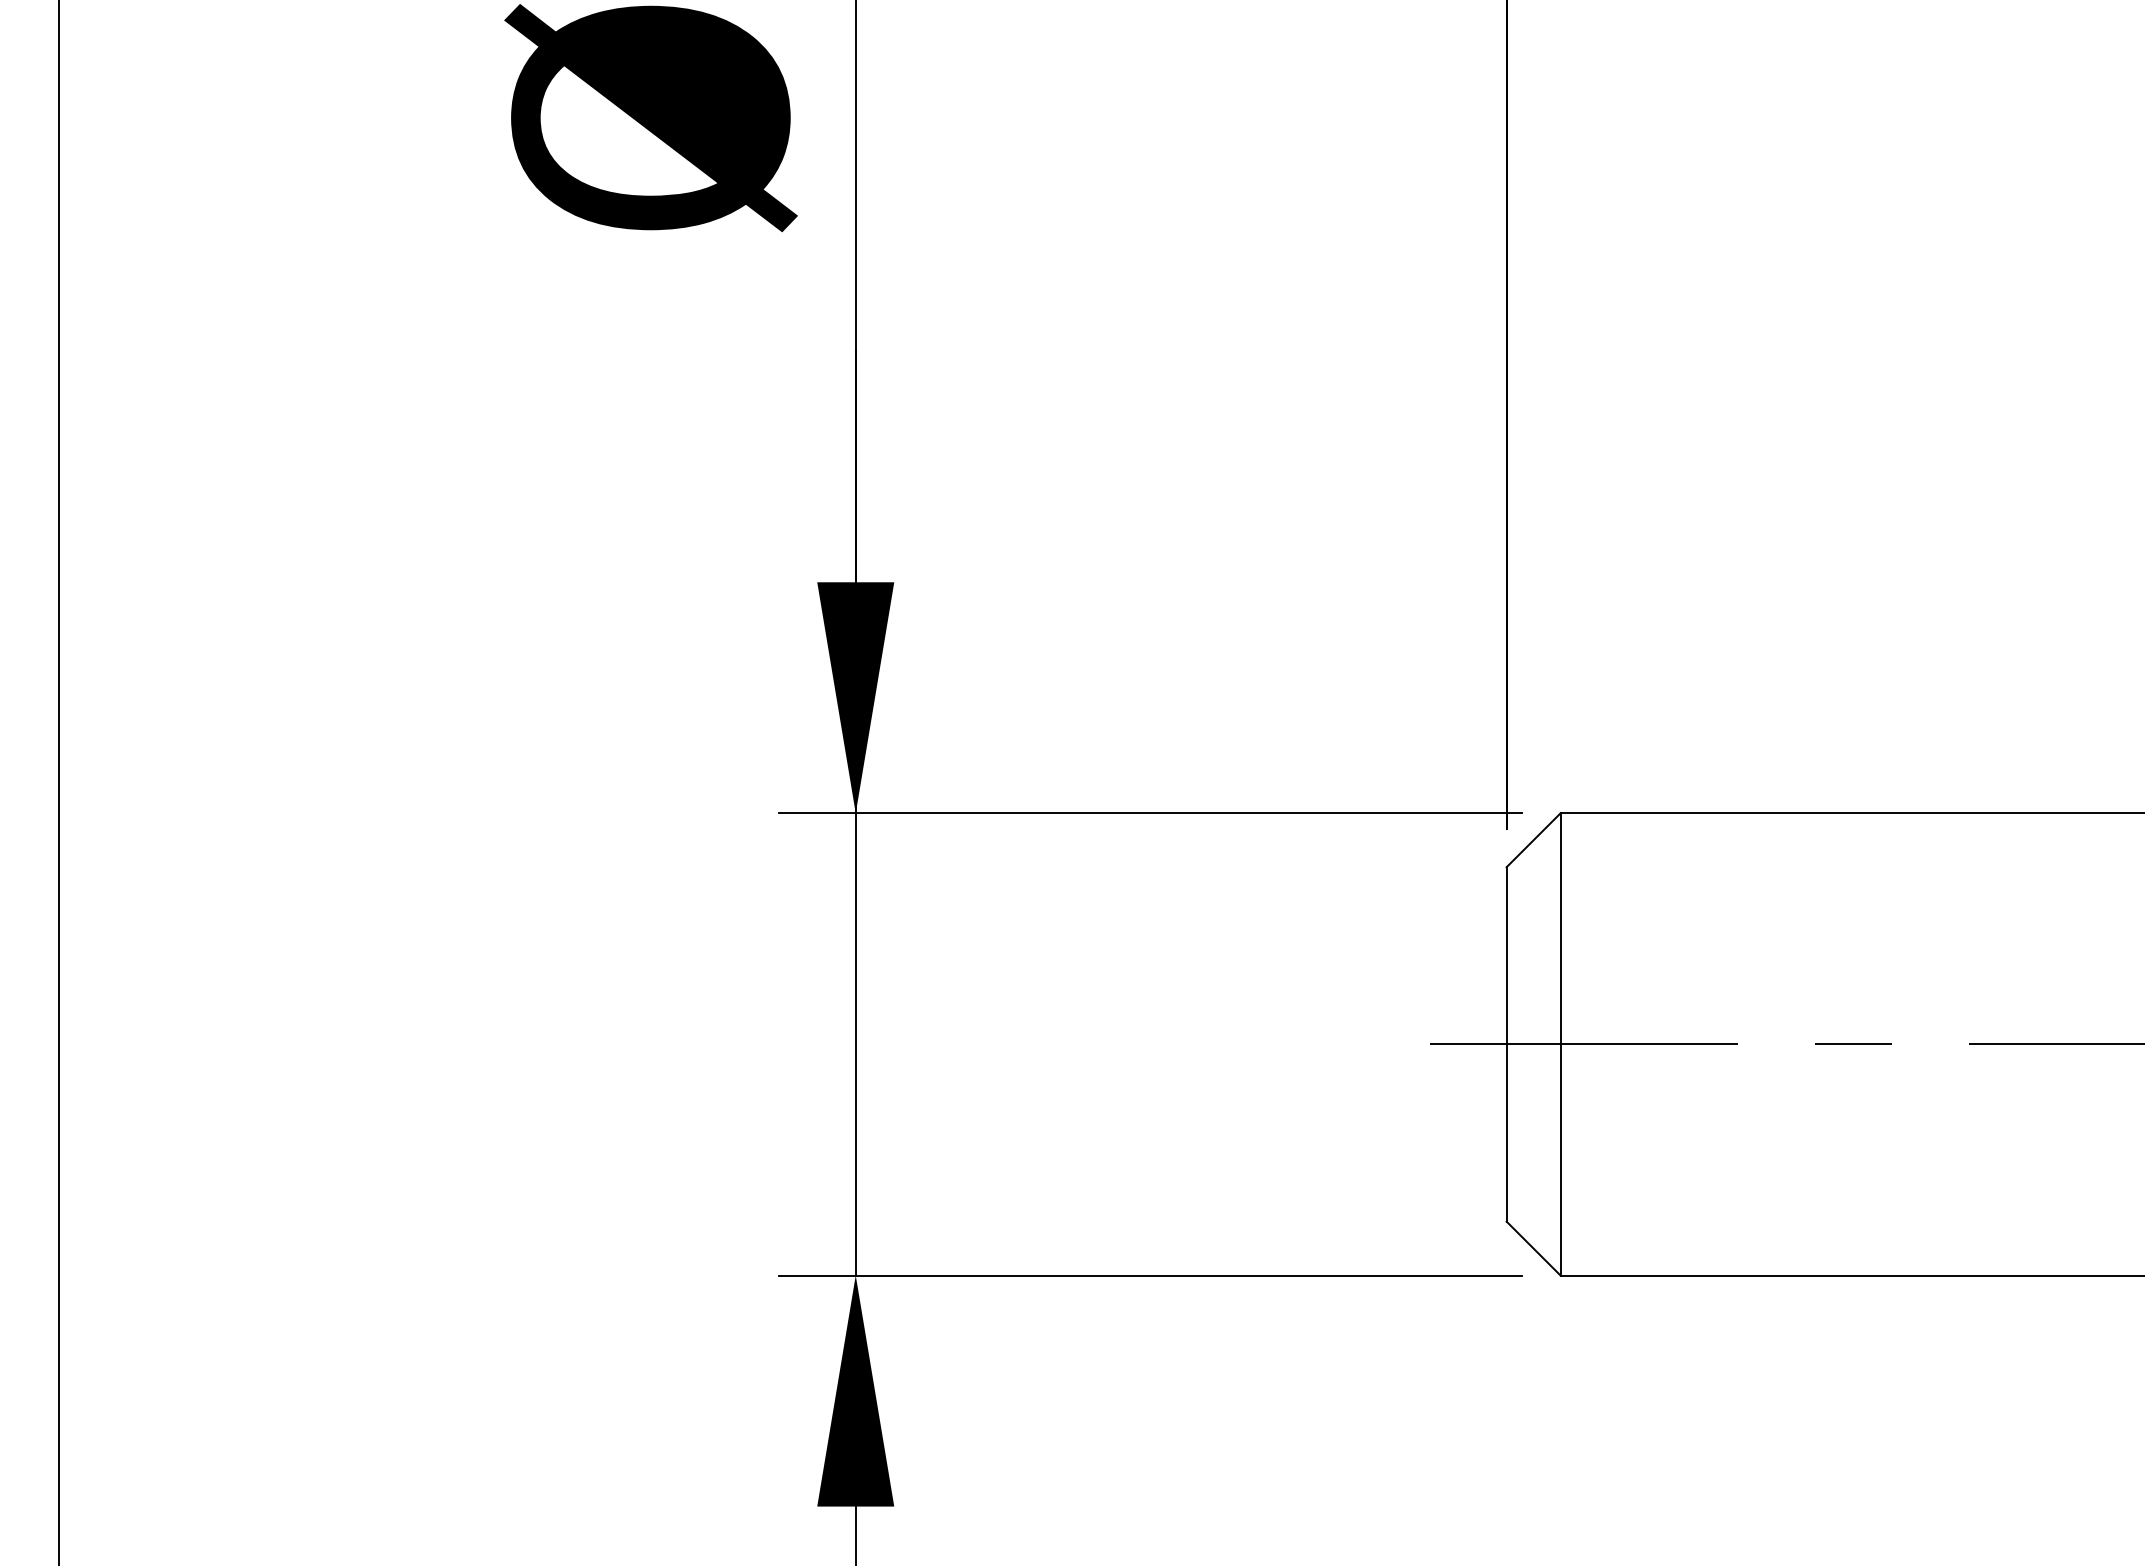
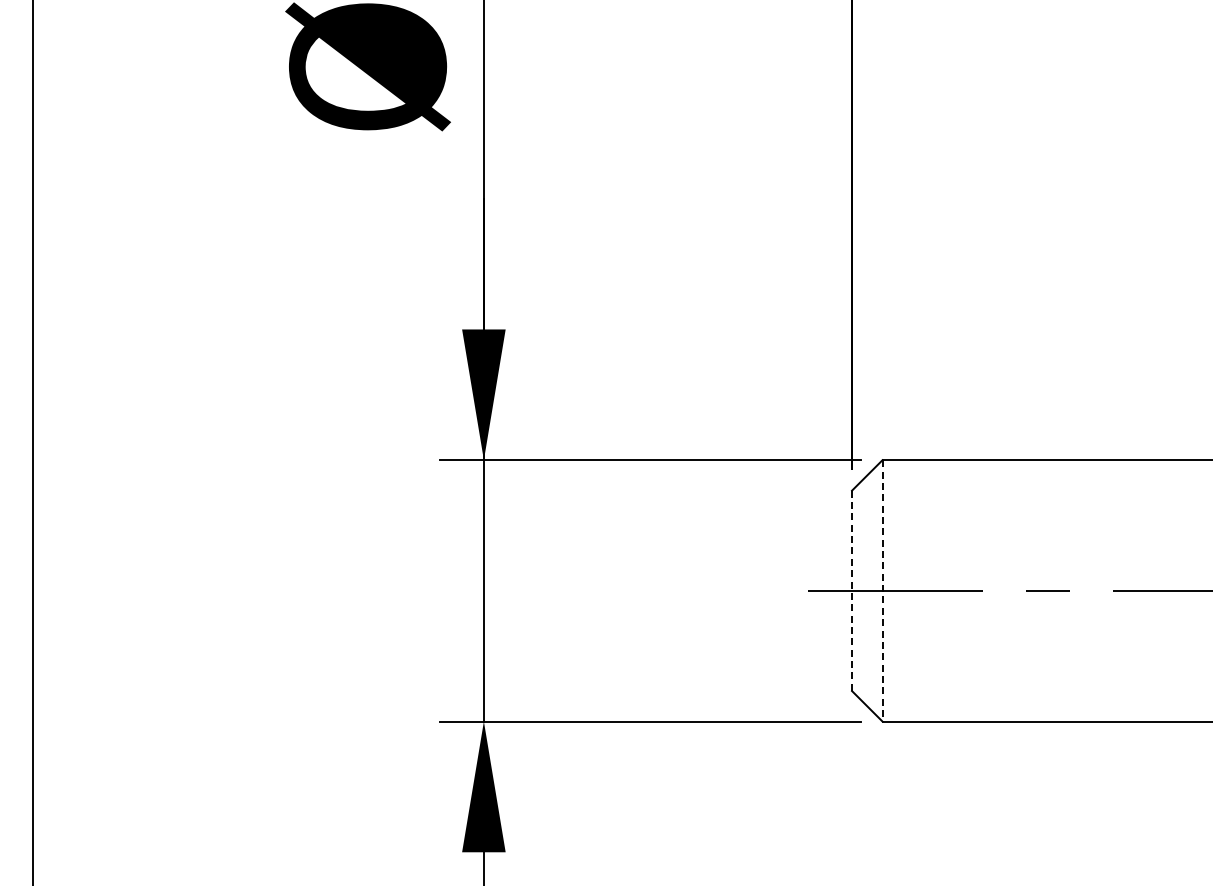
line: (1560, 1043) -> (882, 590), solid -> dashed
line: (1507, 1045) -> (852, 591), solid -> dashed

